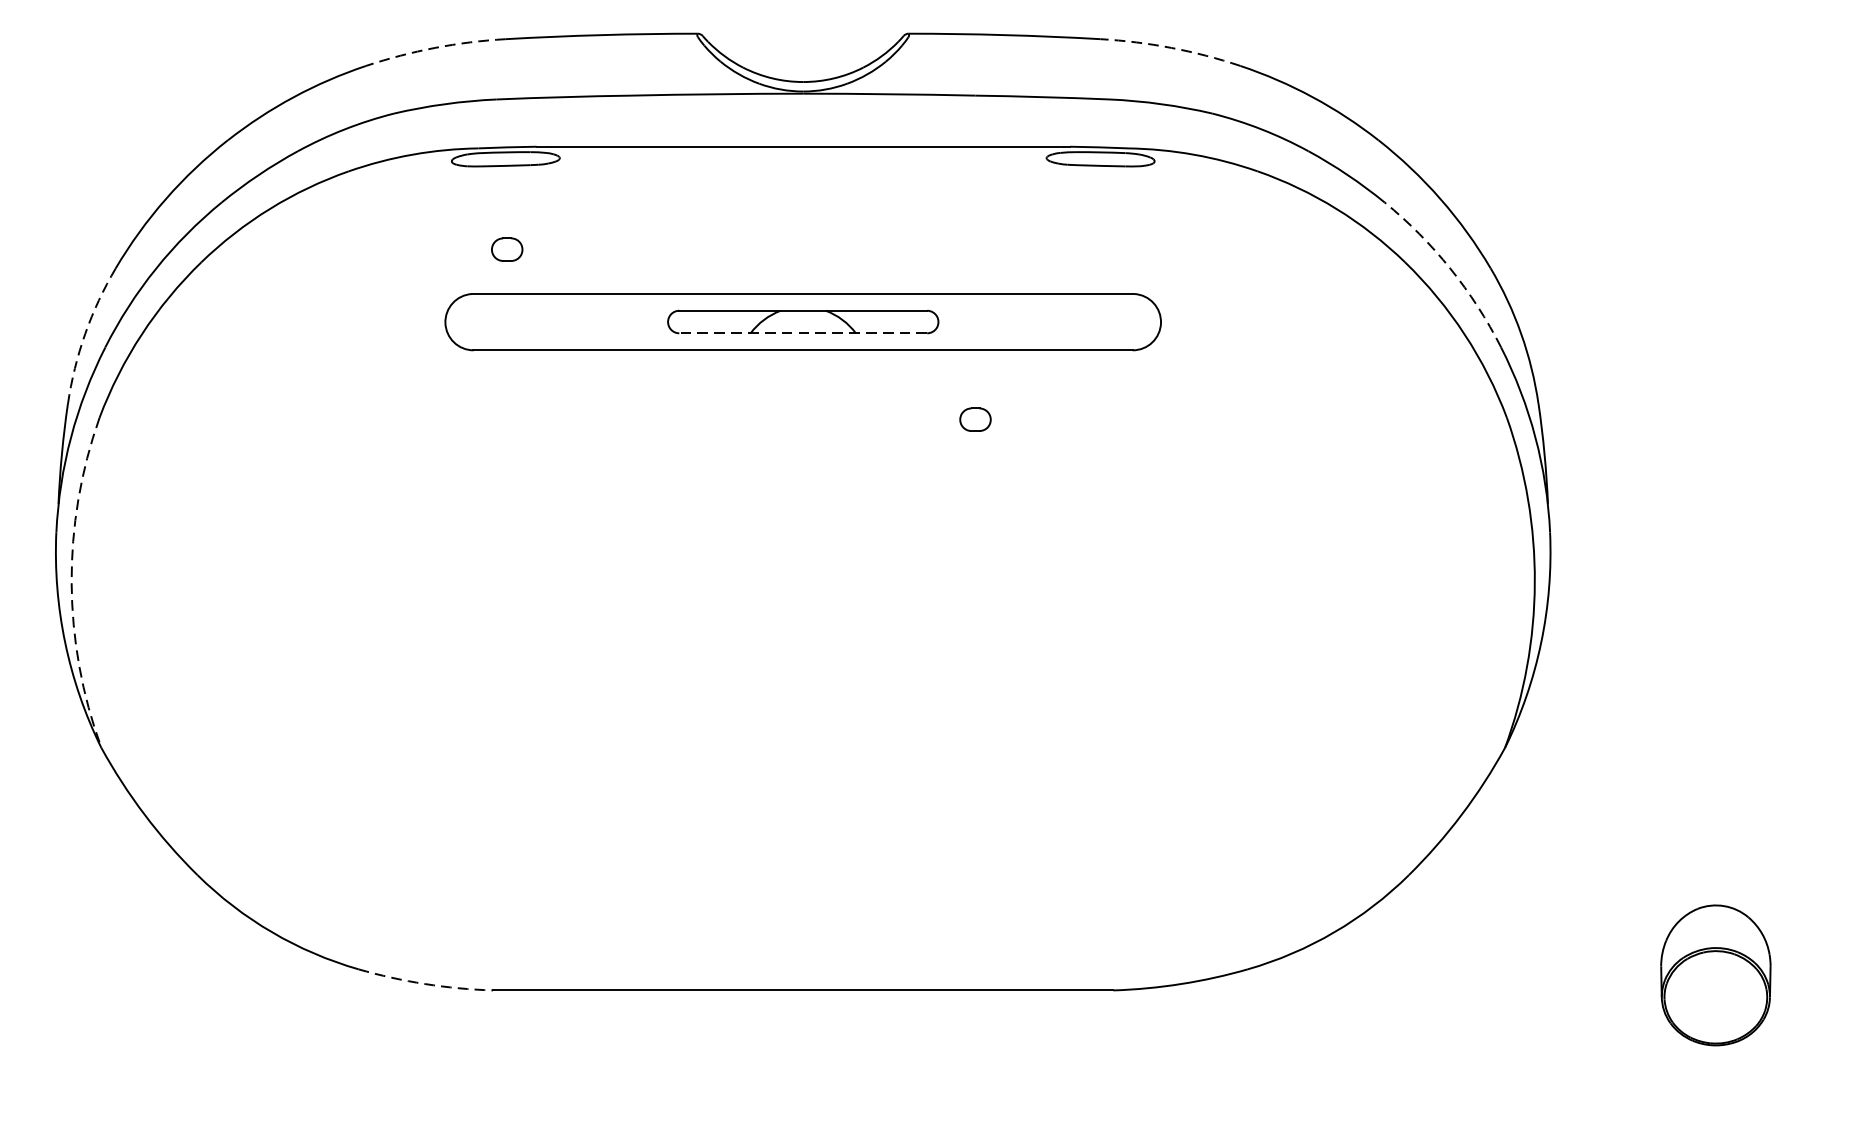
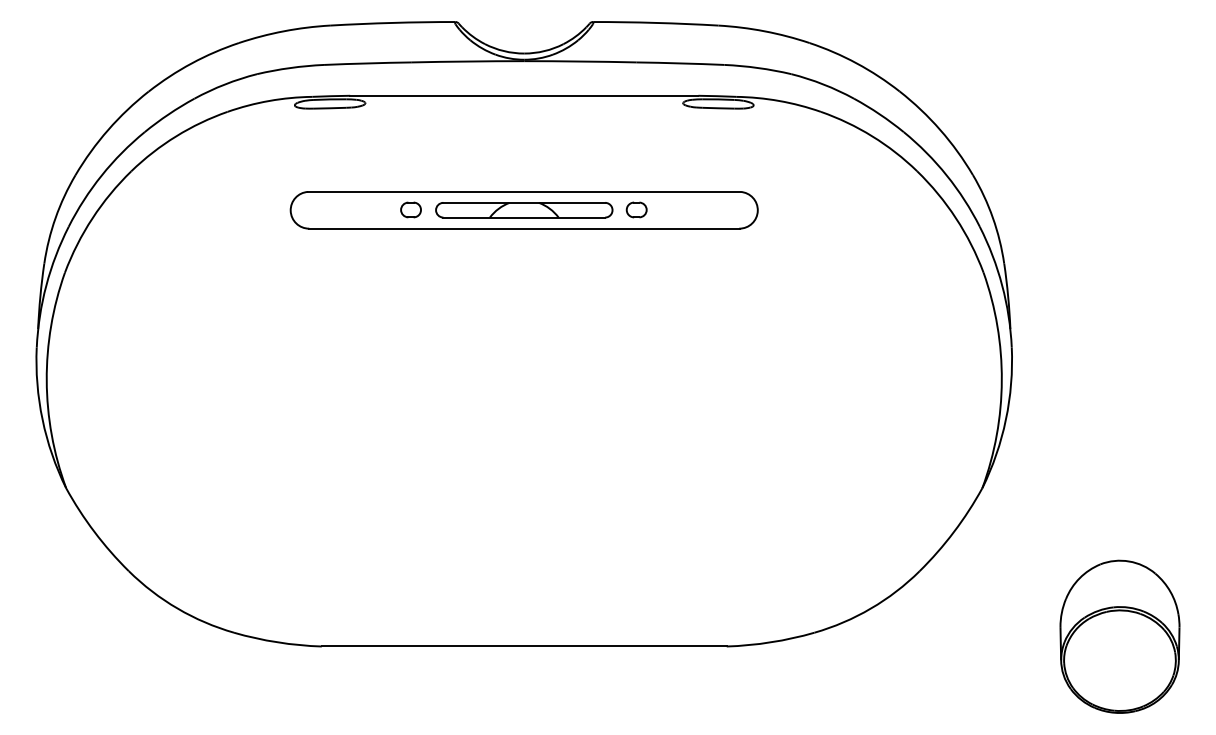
arc: (434, 48) -> (283, 31), dashed -> solid
arc: (1171, 48) -> (764, 31), dashed -> solid
part: (506, 248) -> (410, 209), moved
arc: (1450, 268) -> (946, 175), dashed -> solid
arc: (85, 333) -> (55, 217), dashed -> solid
line: (803, 333) -> (524, 217), dashed -> solid
part: (975, 418) -> (636, 209), moved
arc: (71, 582) -> (46, 380), dashed -> solid
part: (1715, 975) -> (1119, 636), size x1.67
arc: (425, 984) -> (277, 642), dashed -> solid

